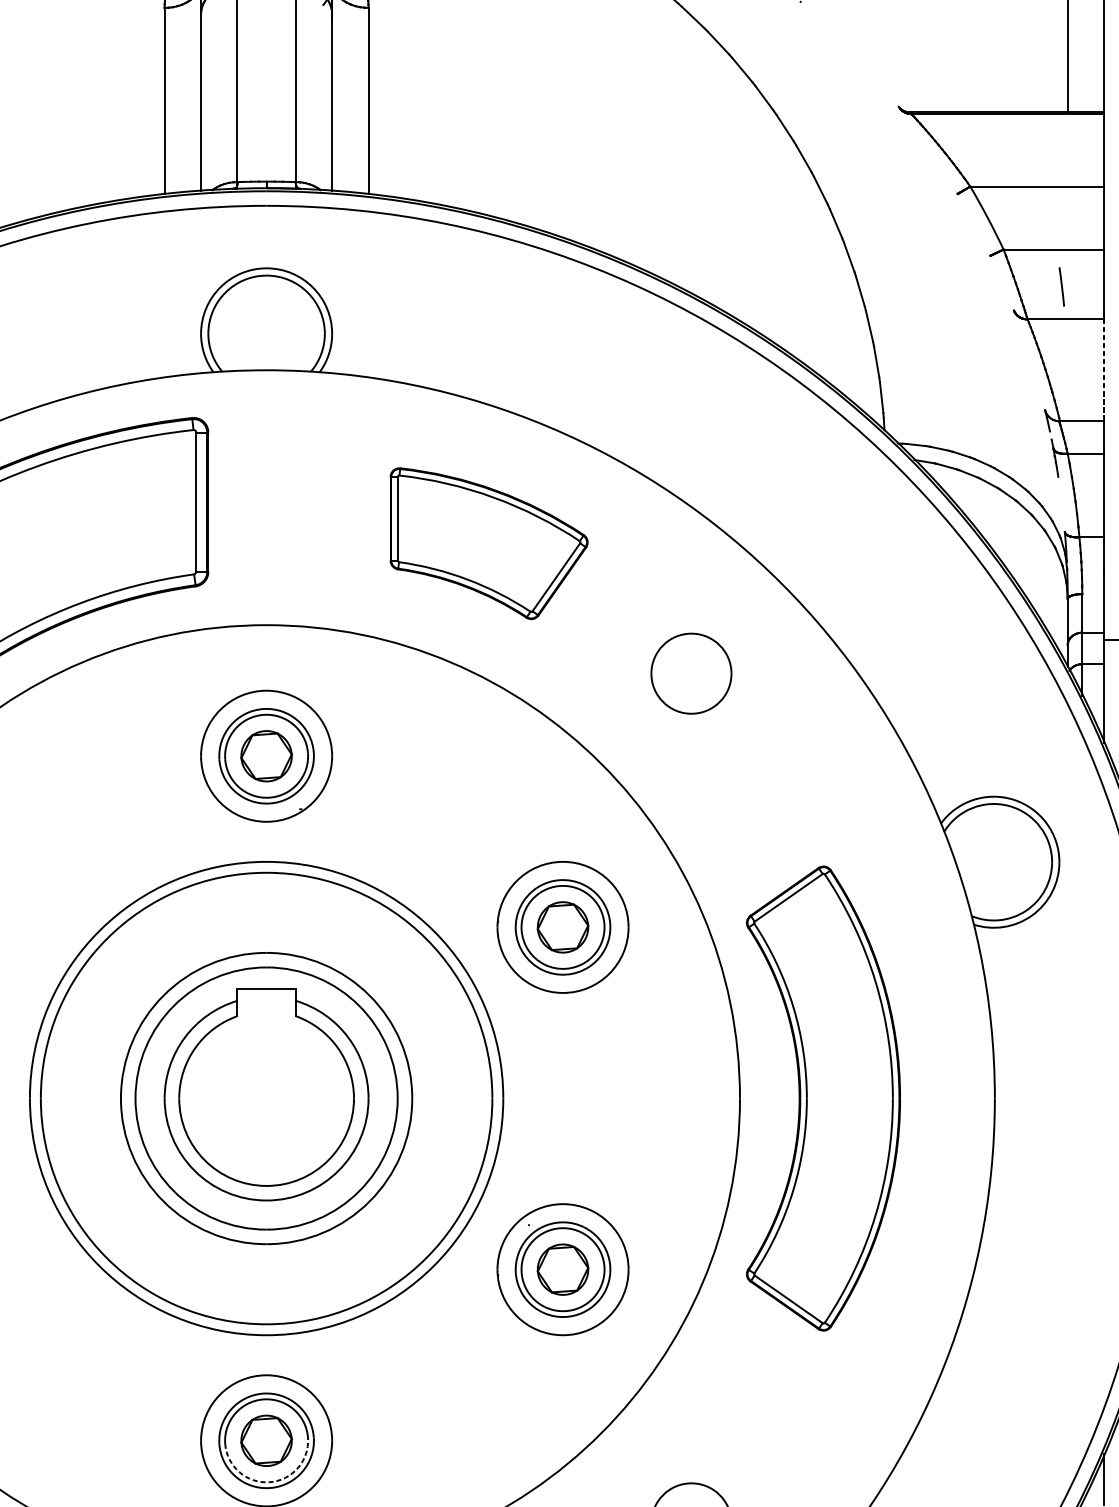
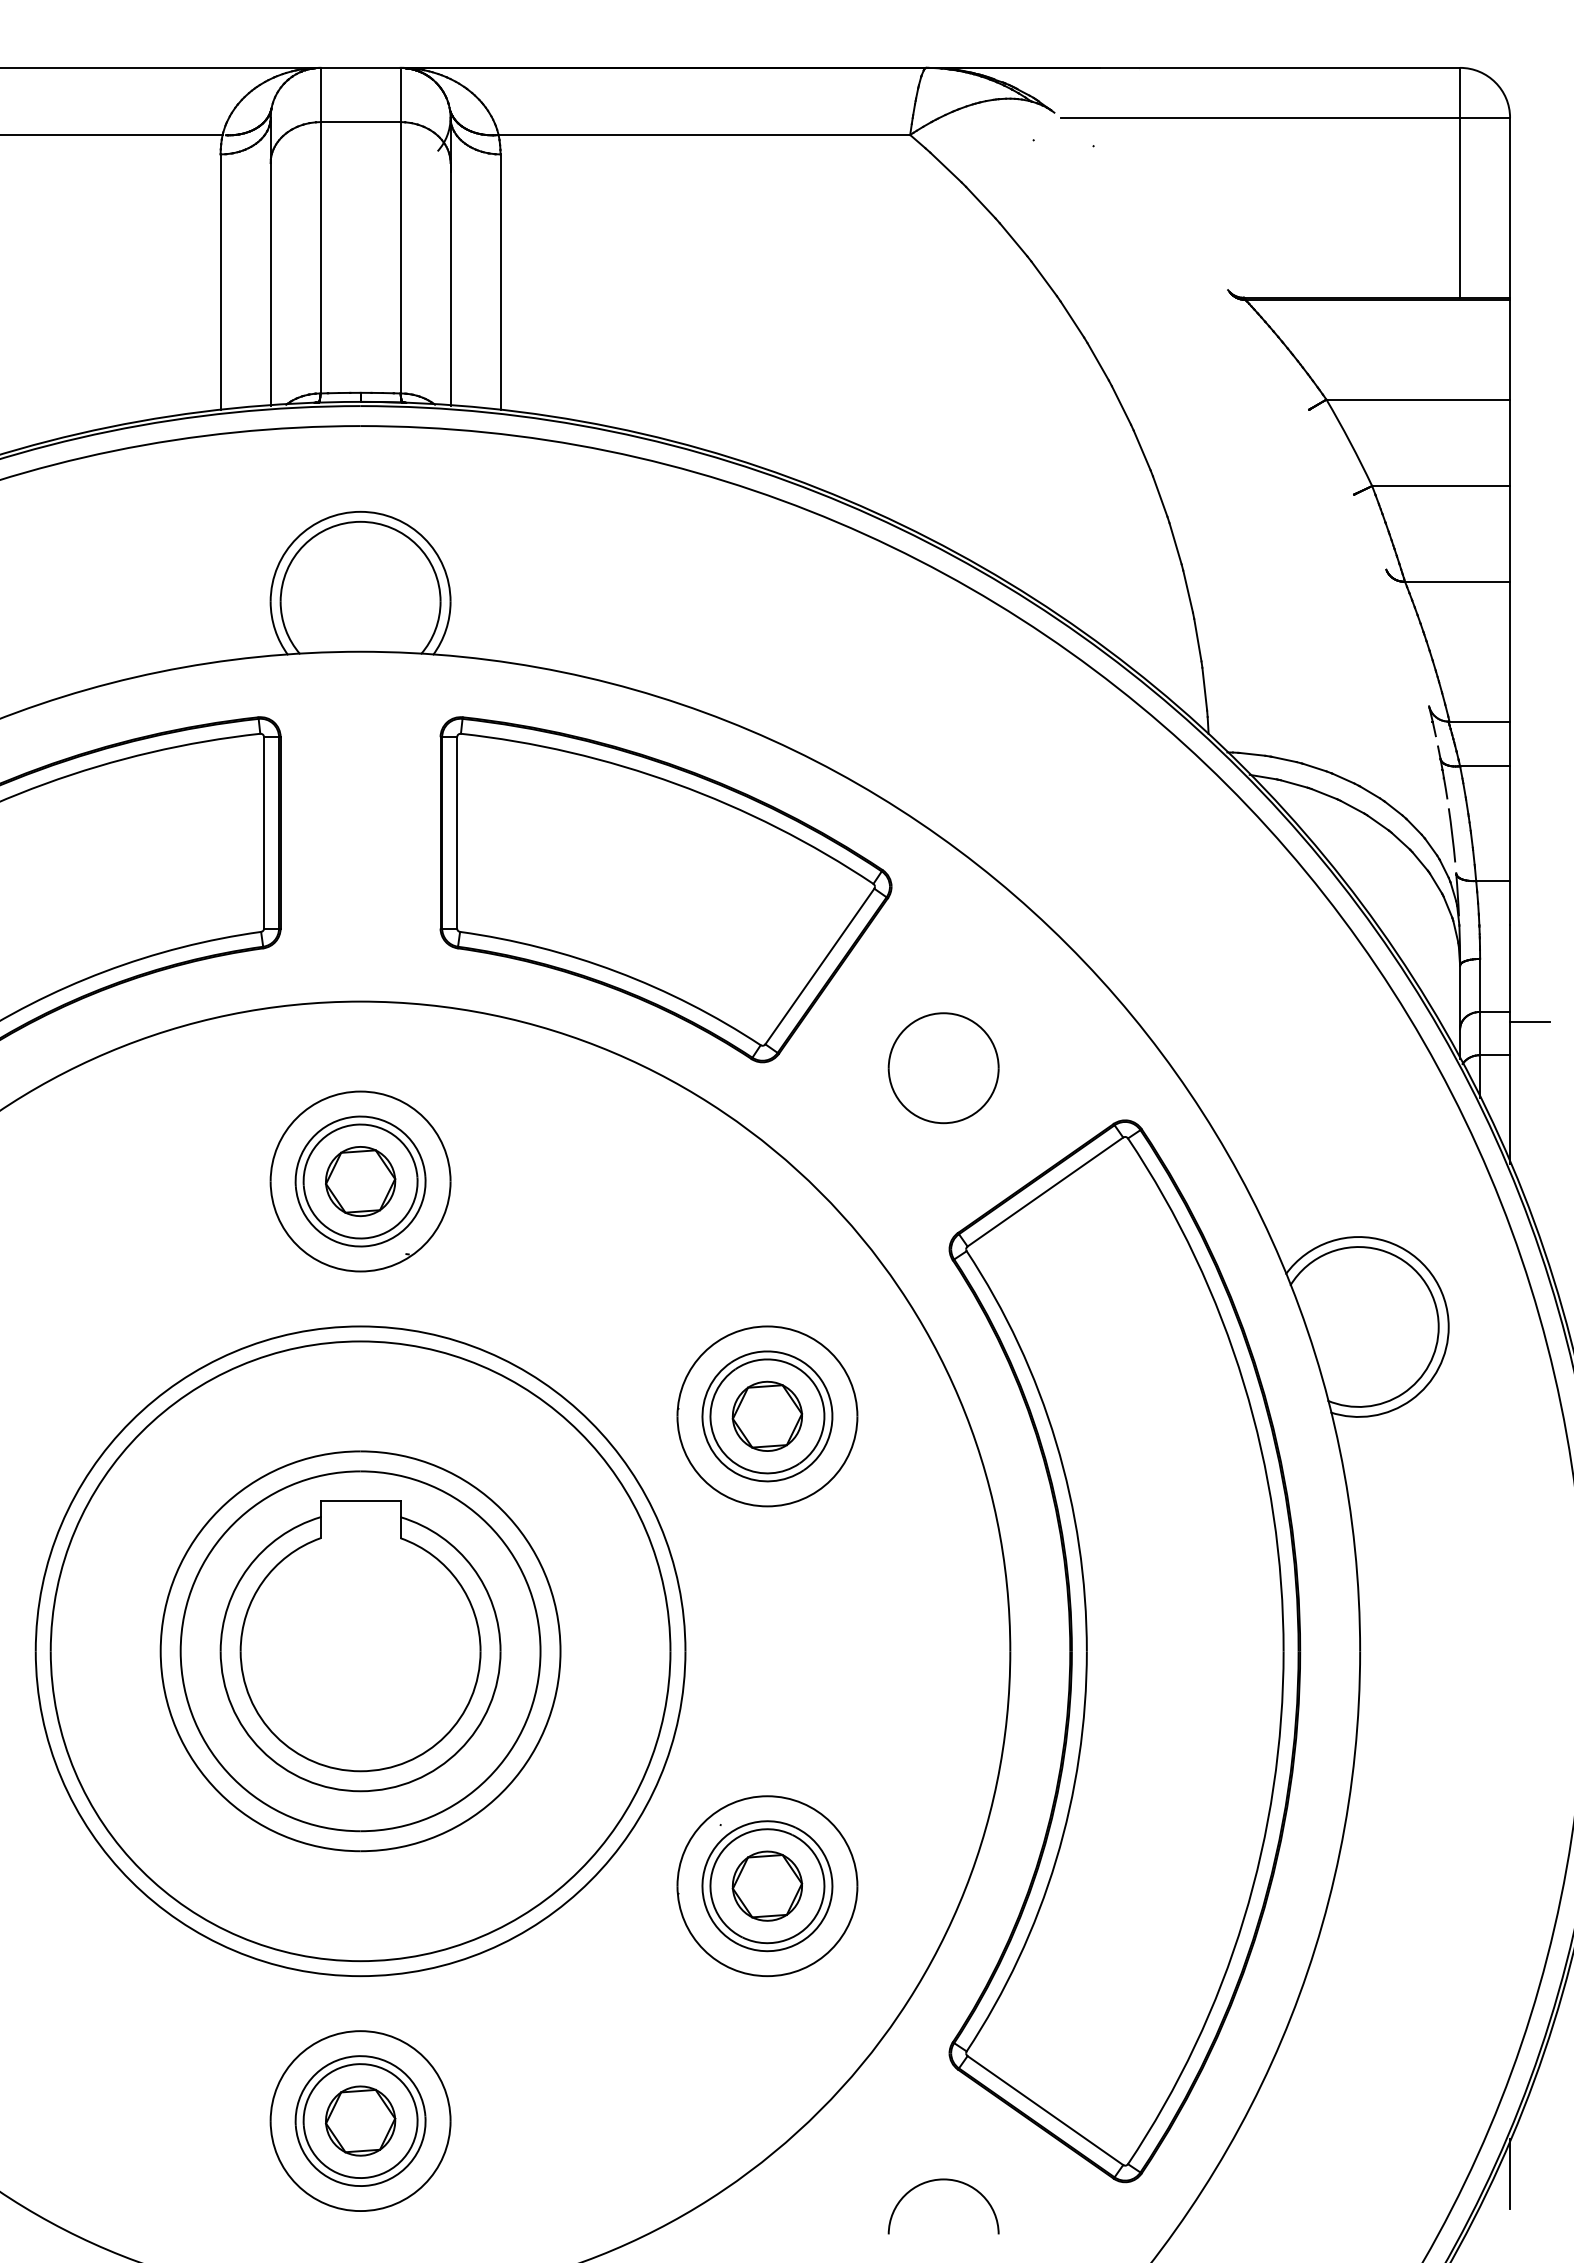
line: (1062, 287) -> (1452, 835), moved
line: (1104, 370) -> (1510, 651), dashed -> solid
part: (488, 543) -> (665, 889), size x1.67
part: (823, 1098) -> (1124, 1651), size x1.67
arc: (269, 1481) -> (364, 2177), dashed -> solid

